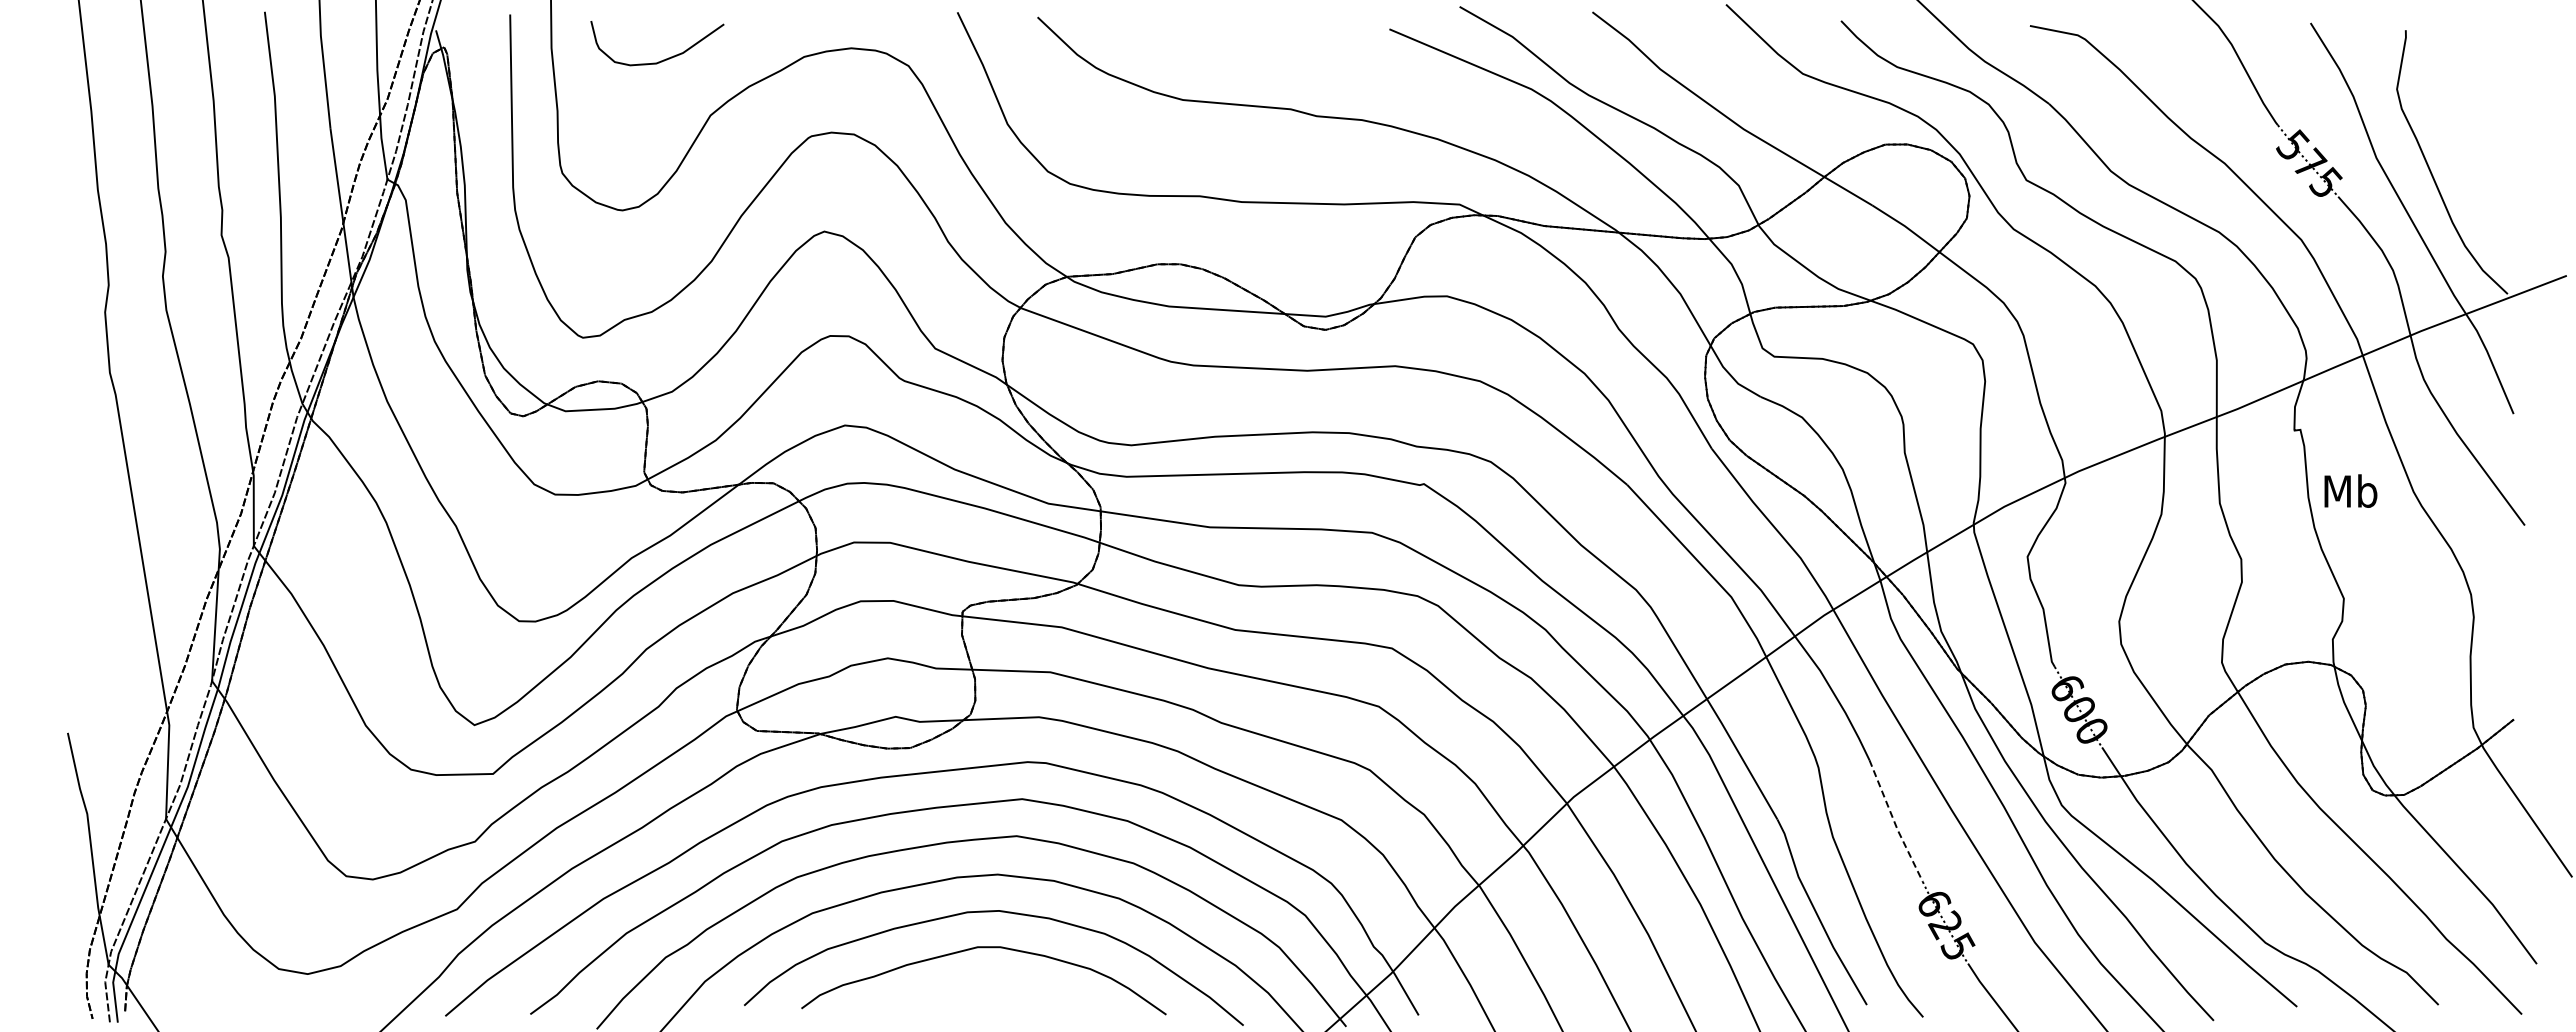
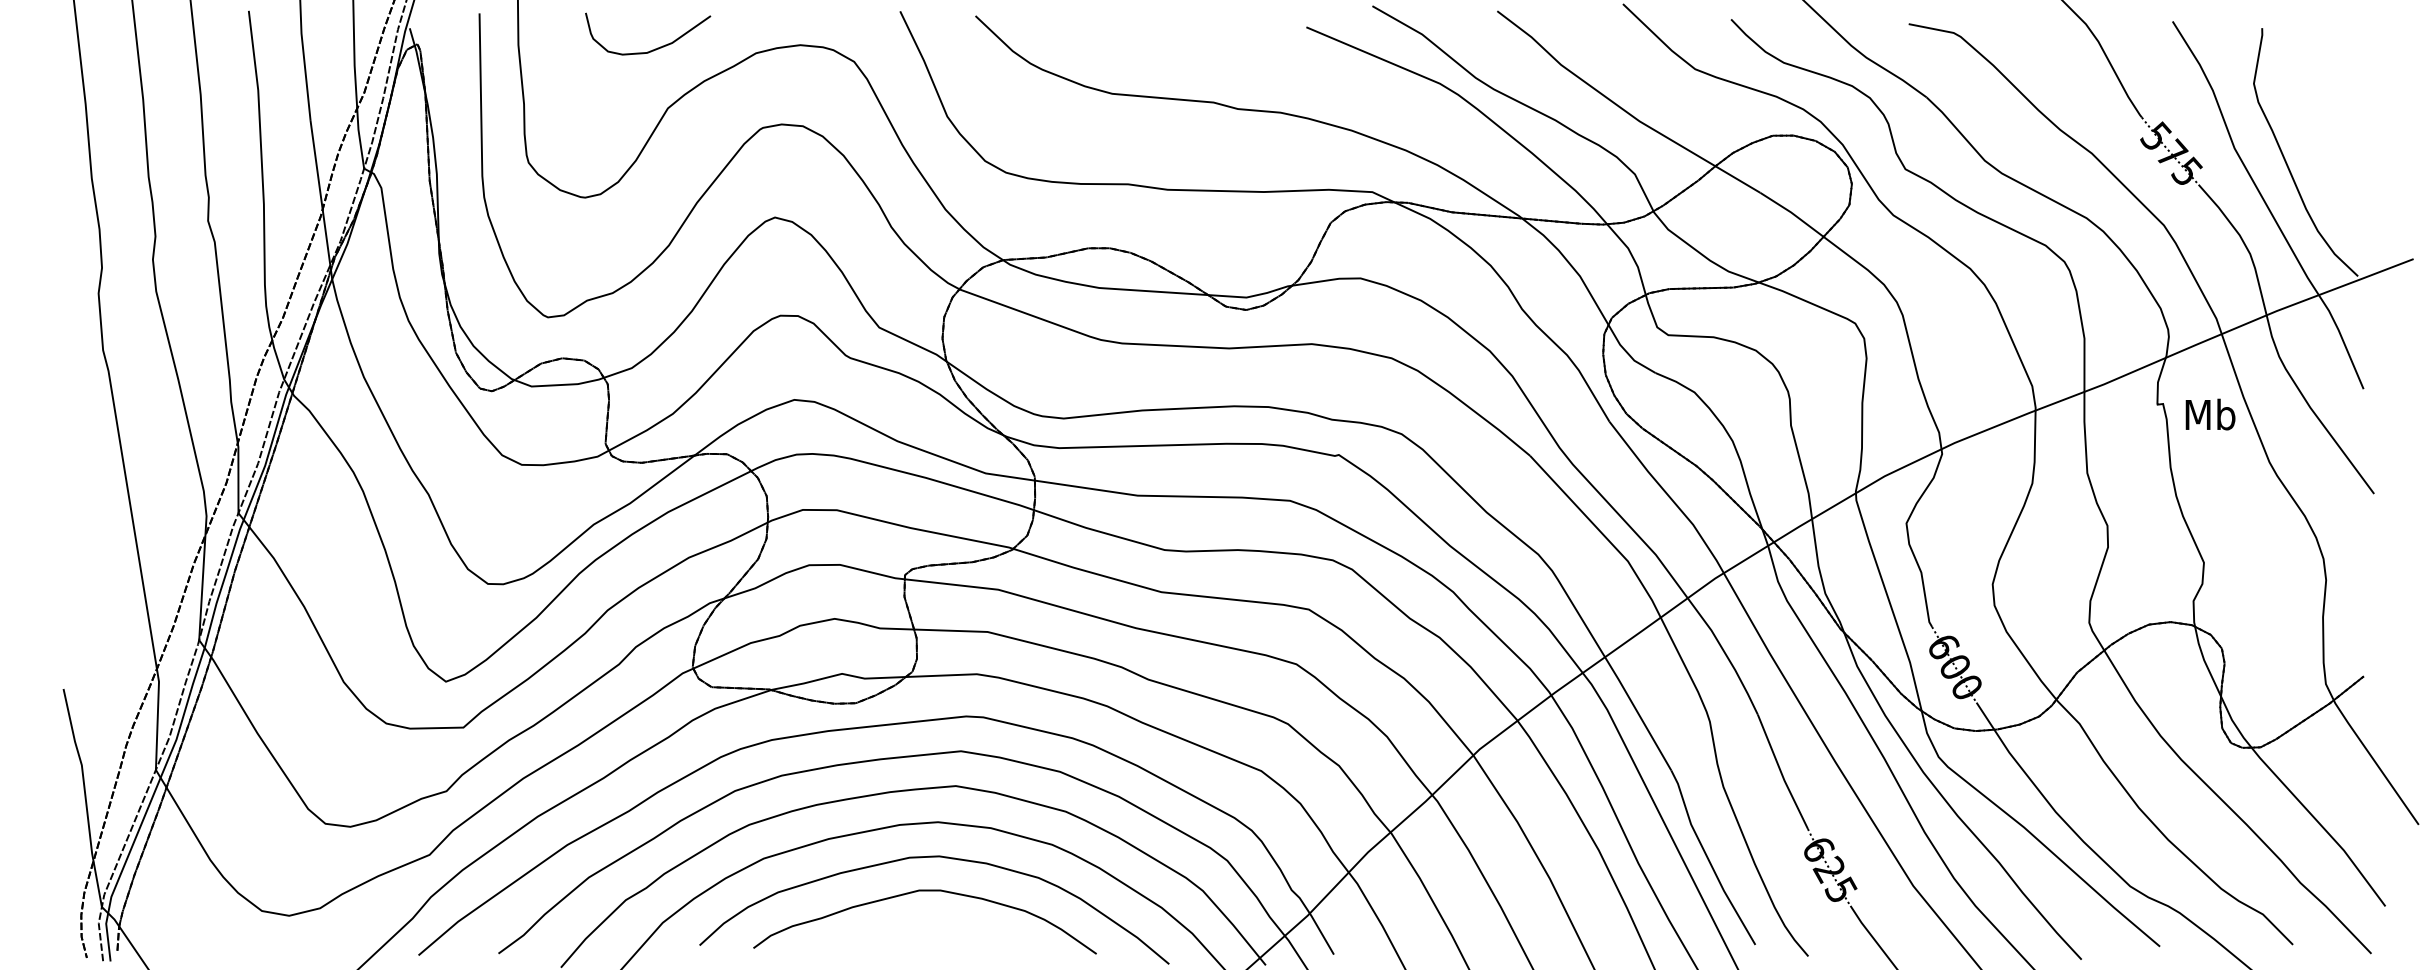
curve: (663, 59) -> (653, 49), moved
text: (2350, 490) -> (2210, 413), moved
line: (1894, 823) -> (1781, 774), dashed -> solid

